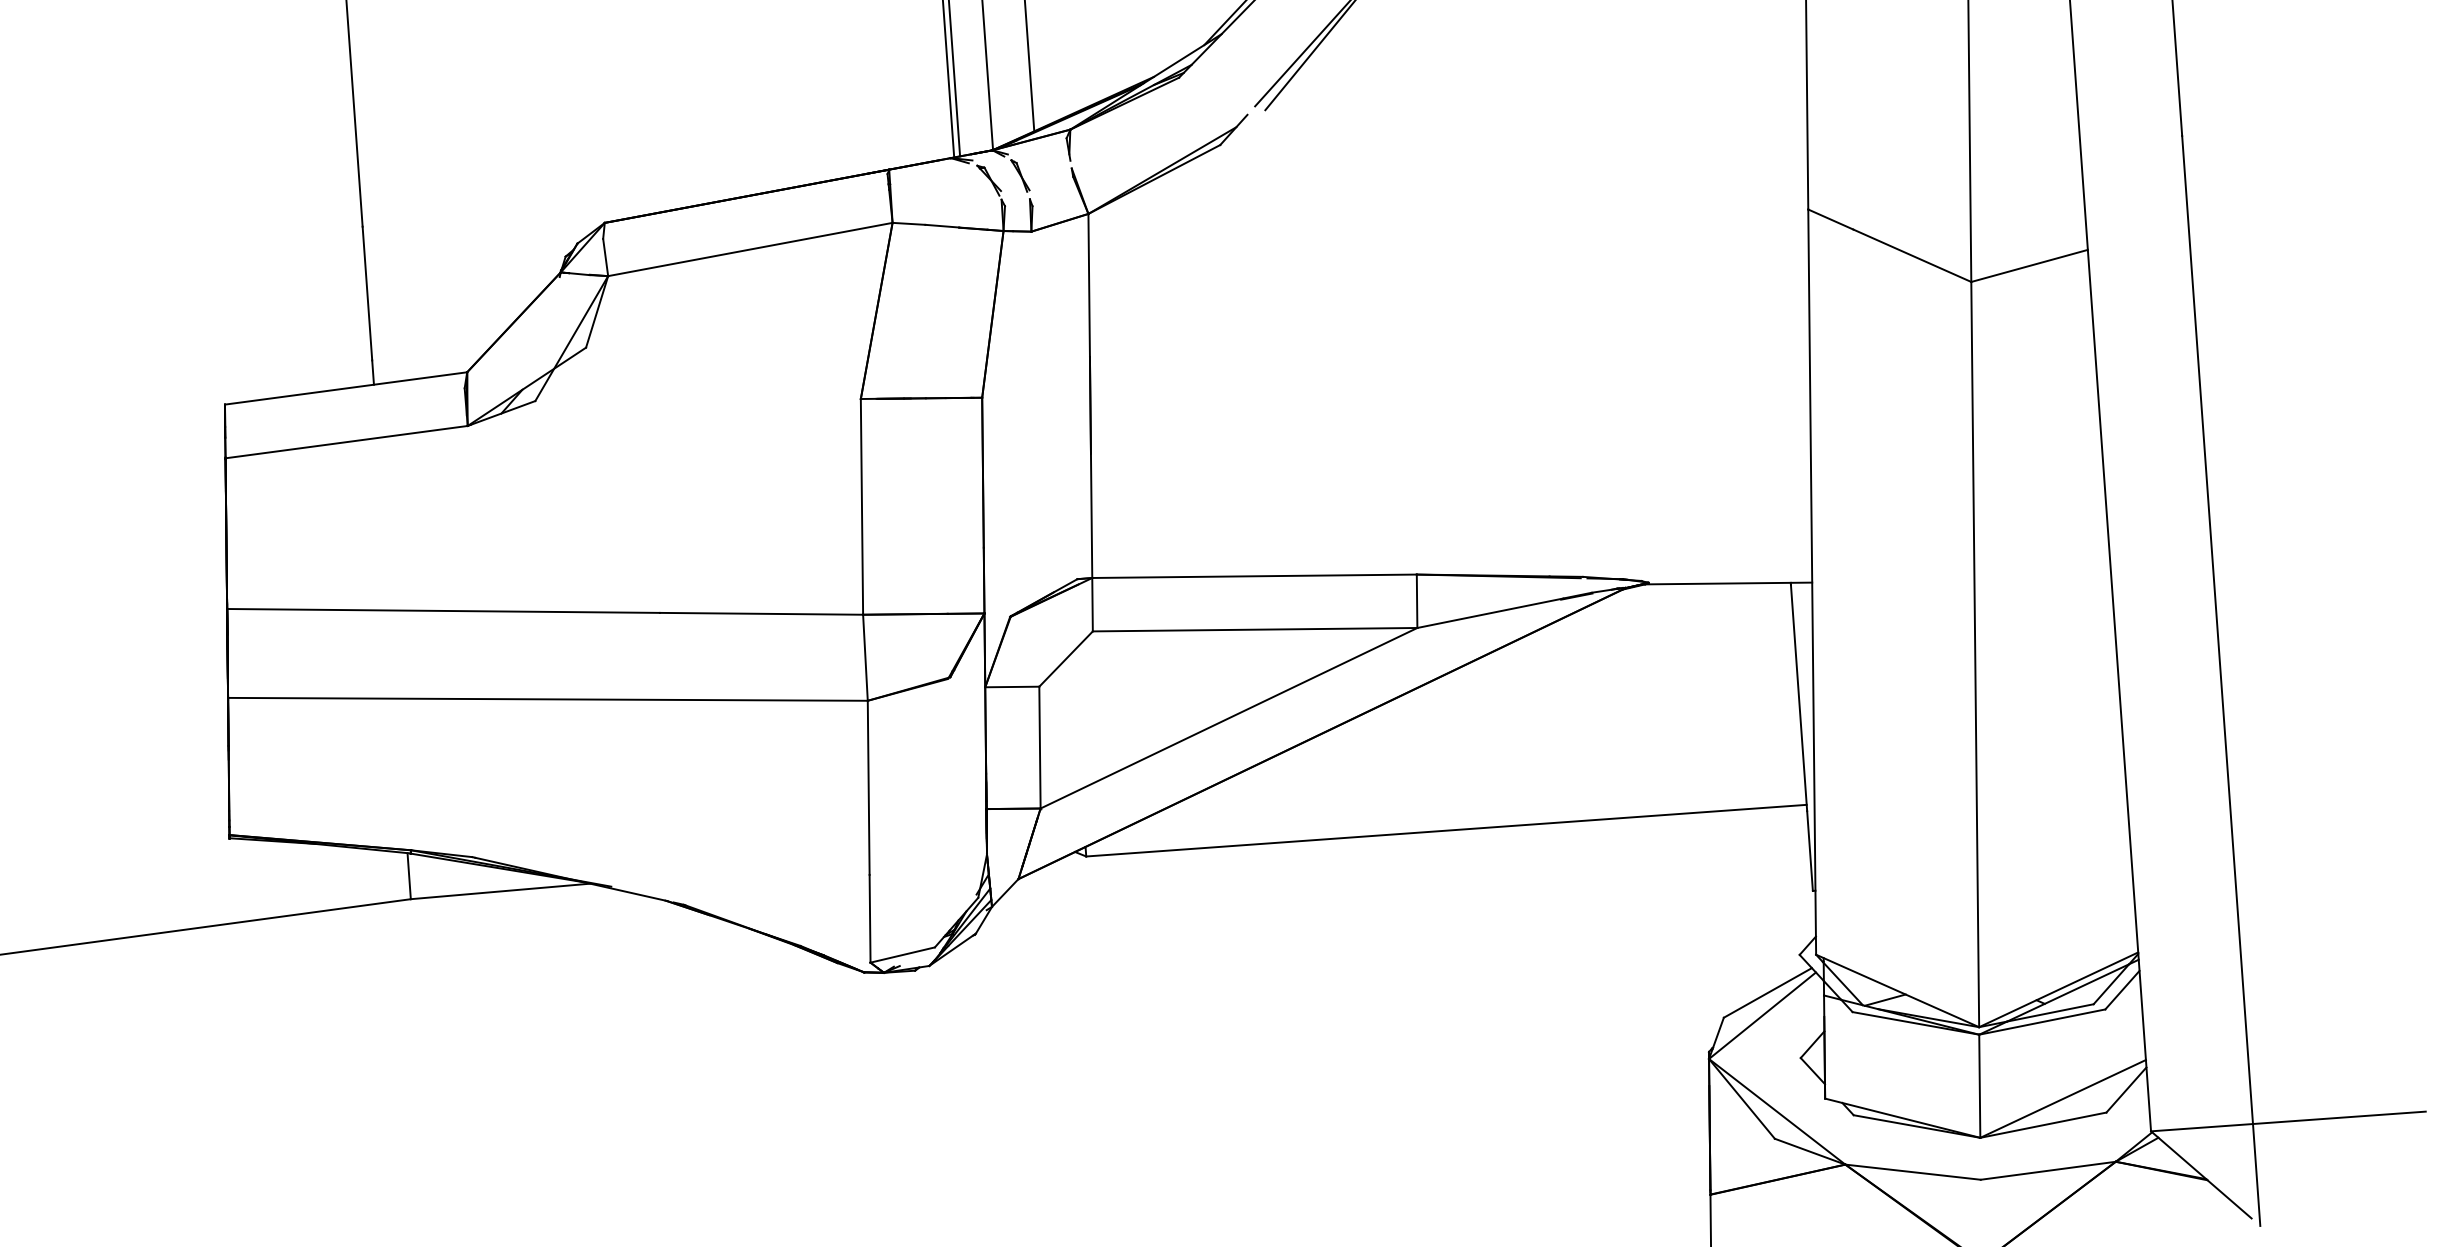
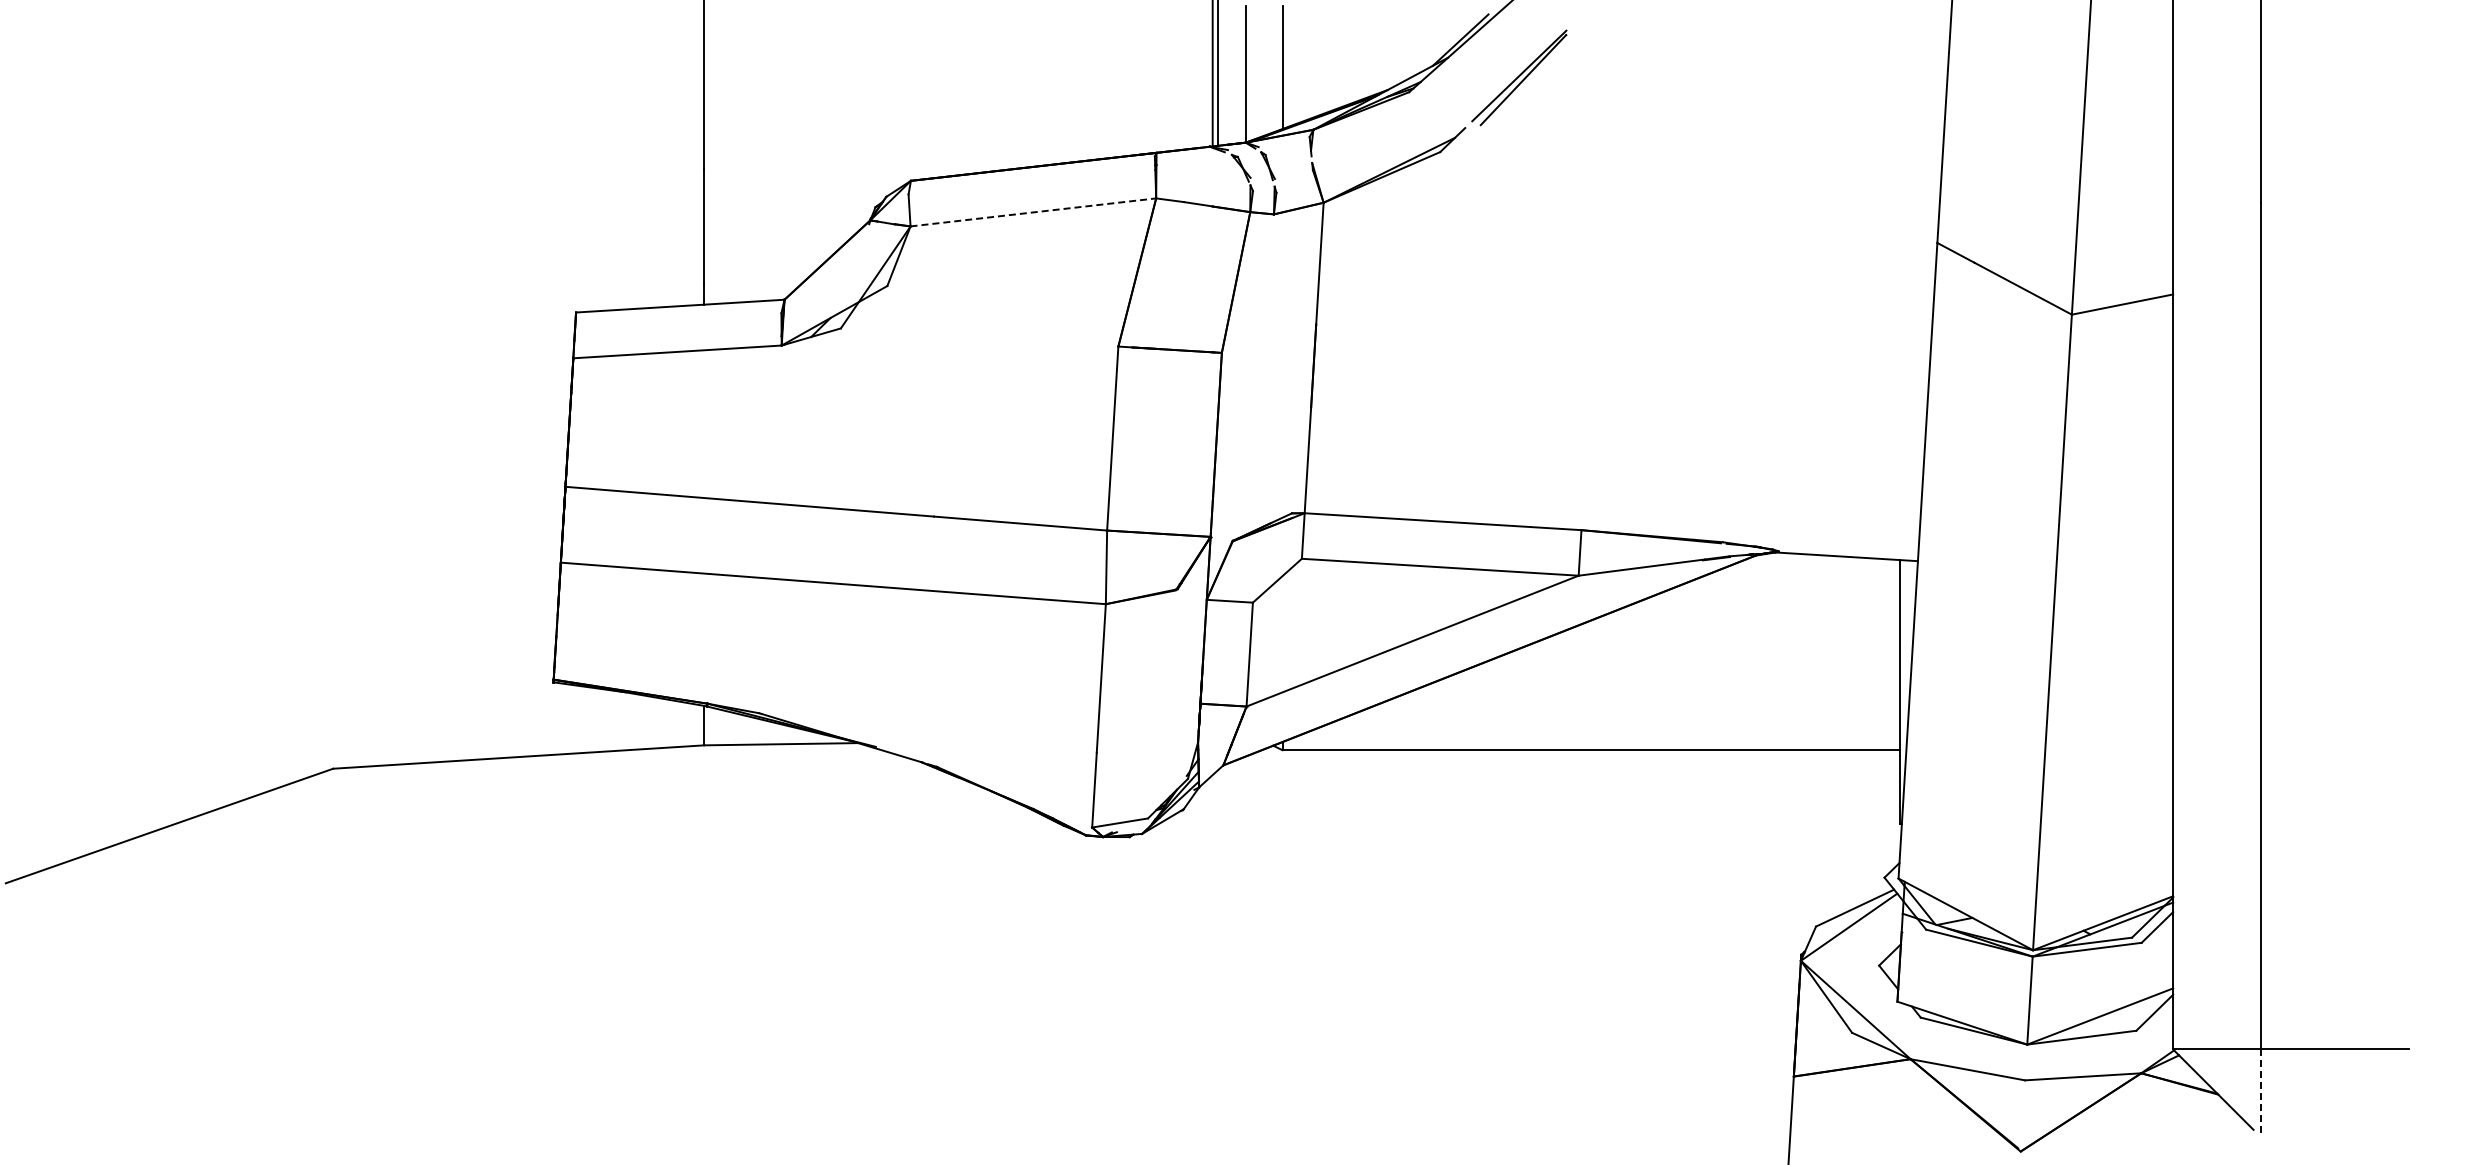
line: (750, 249) -> (1033, 212), solid -> dashed
line: (2256, 1175) -> (2260, 1093), solid -> dashed

